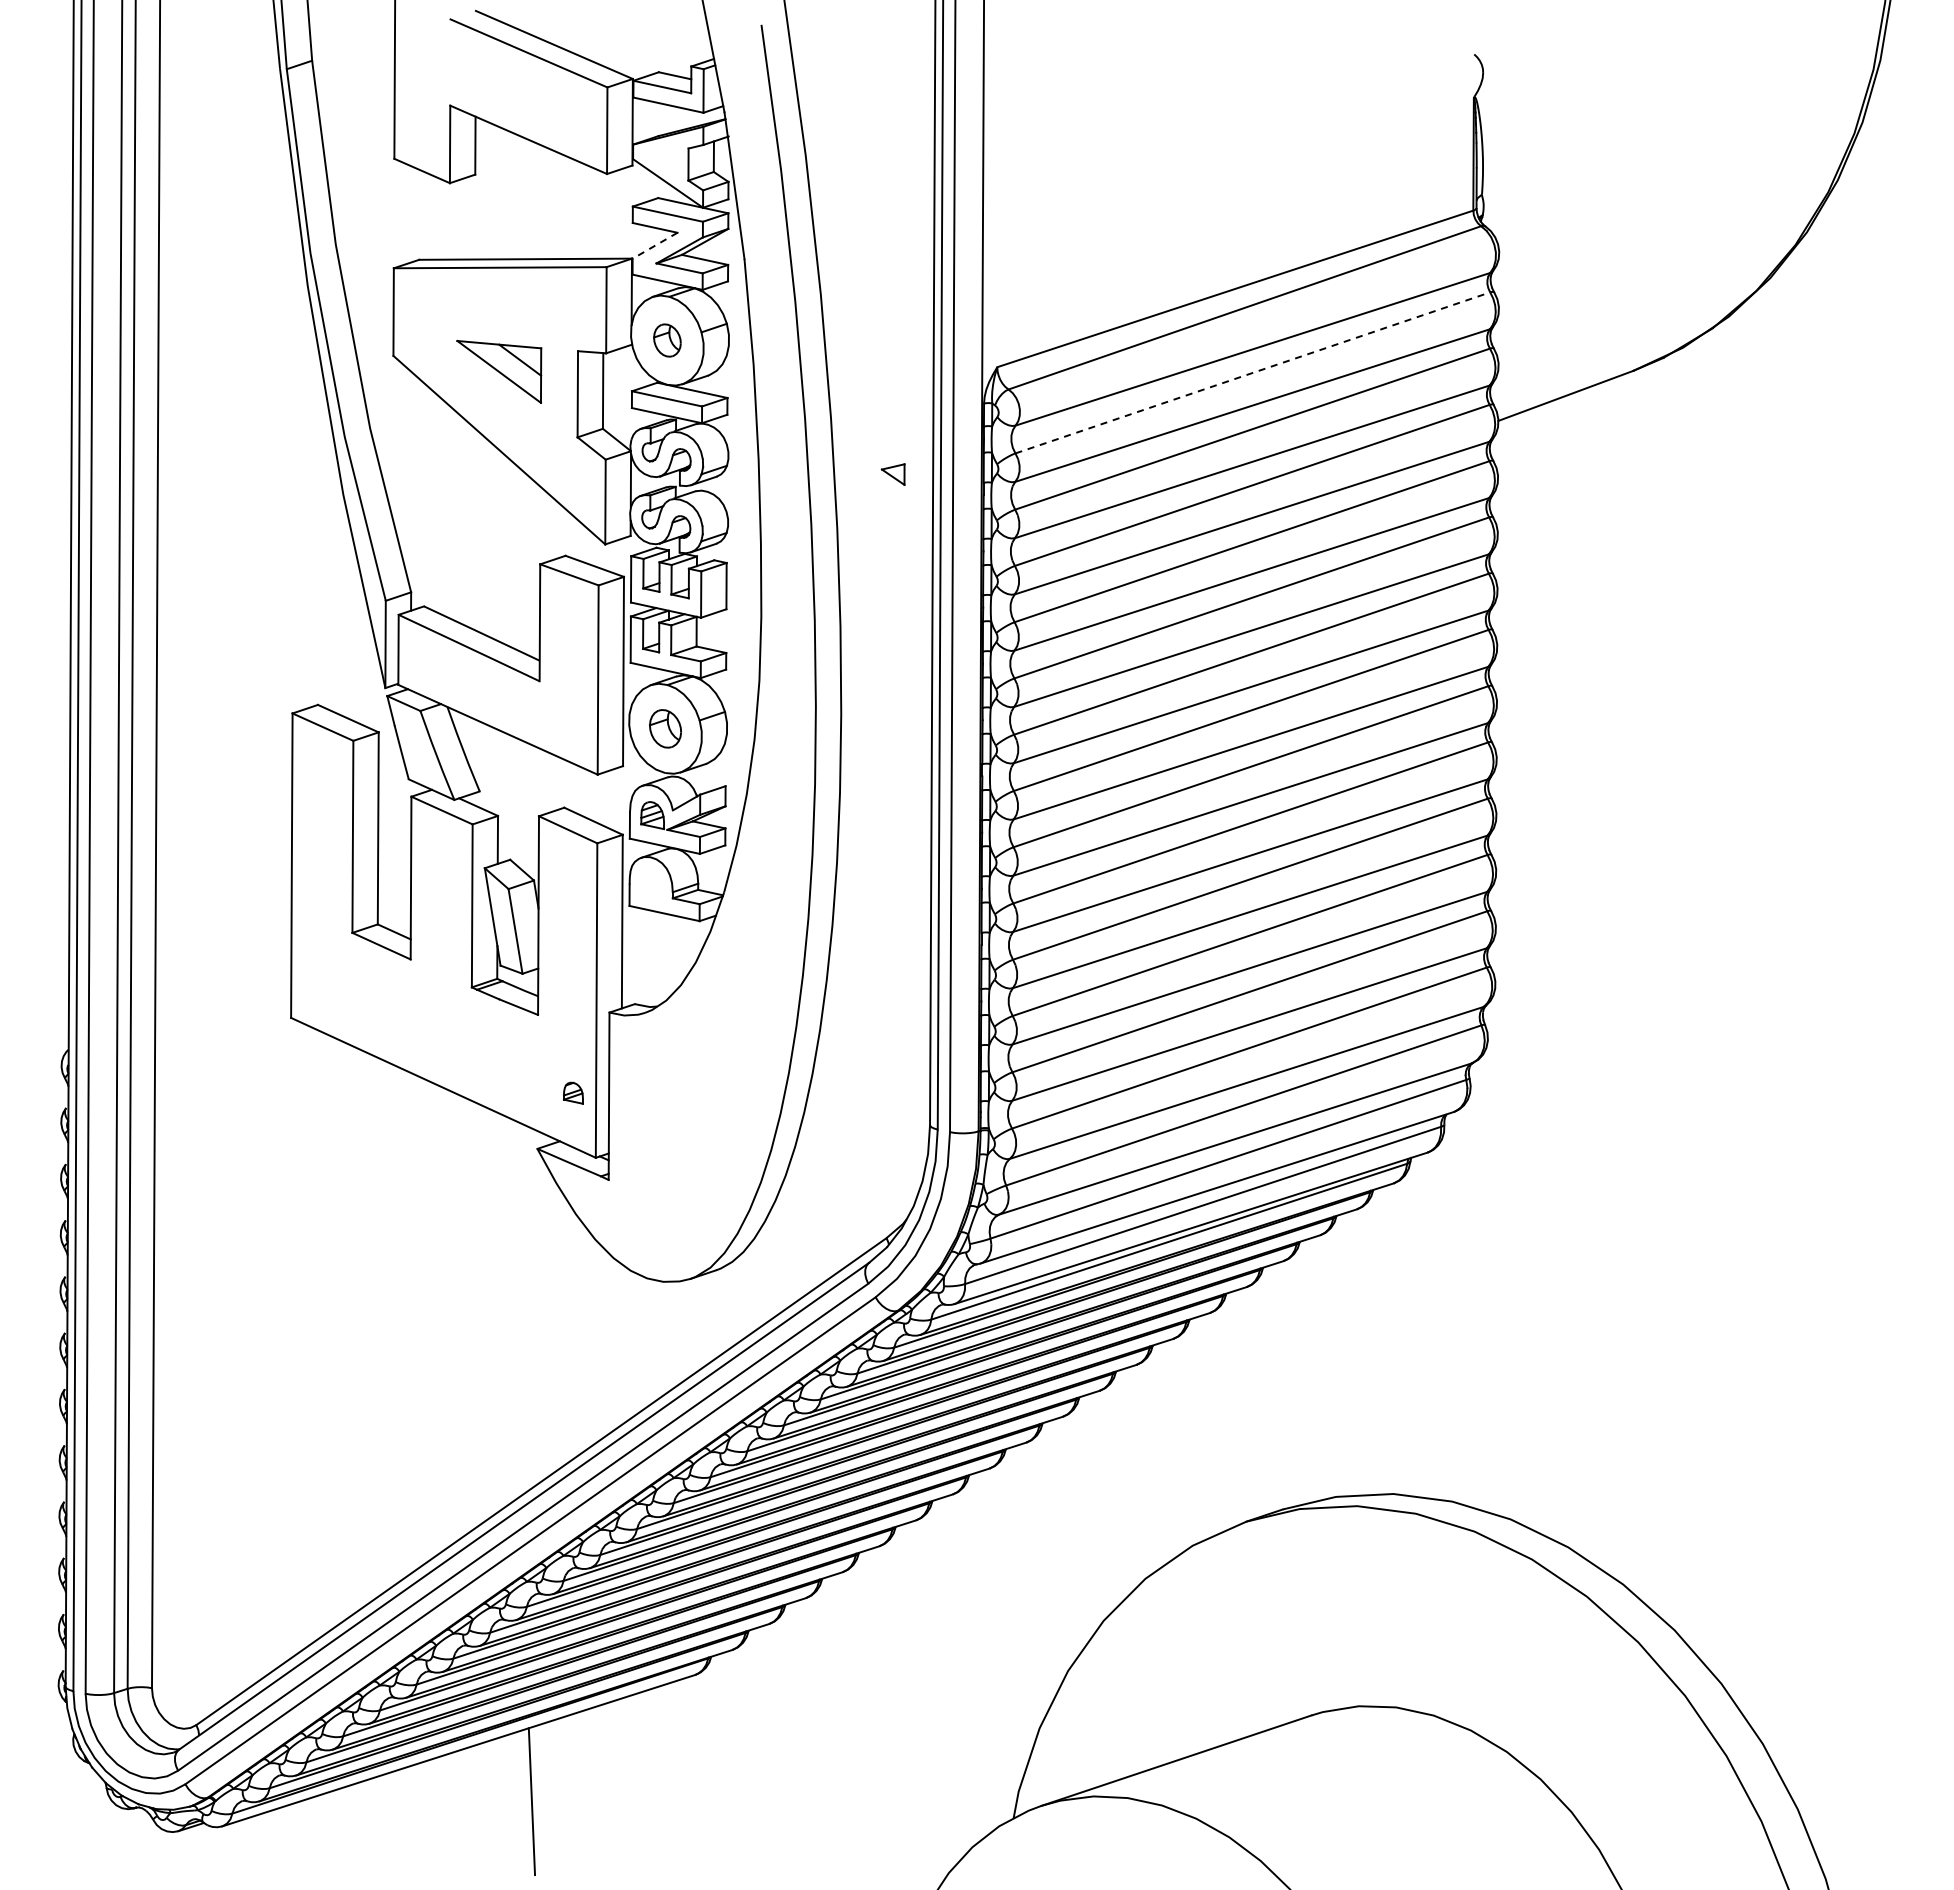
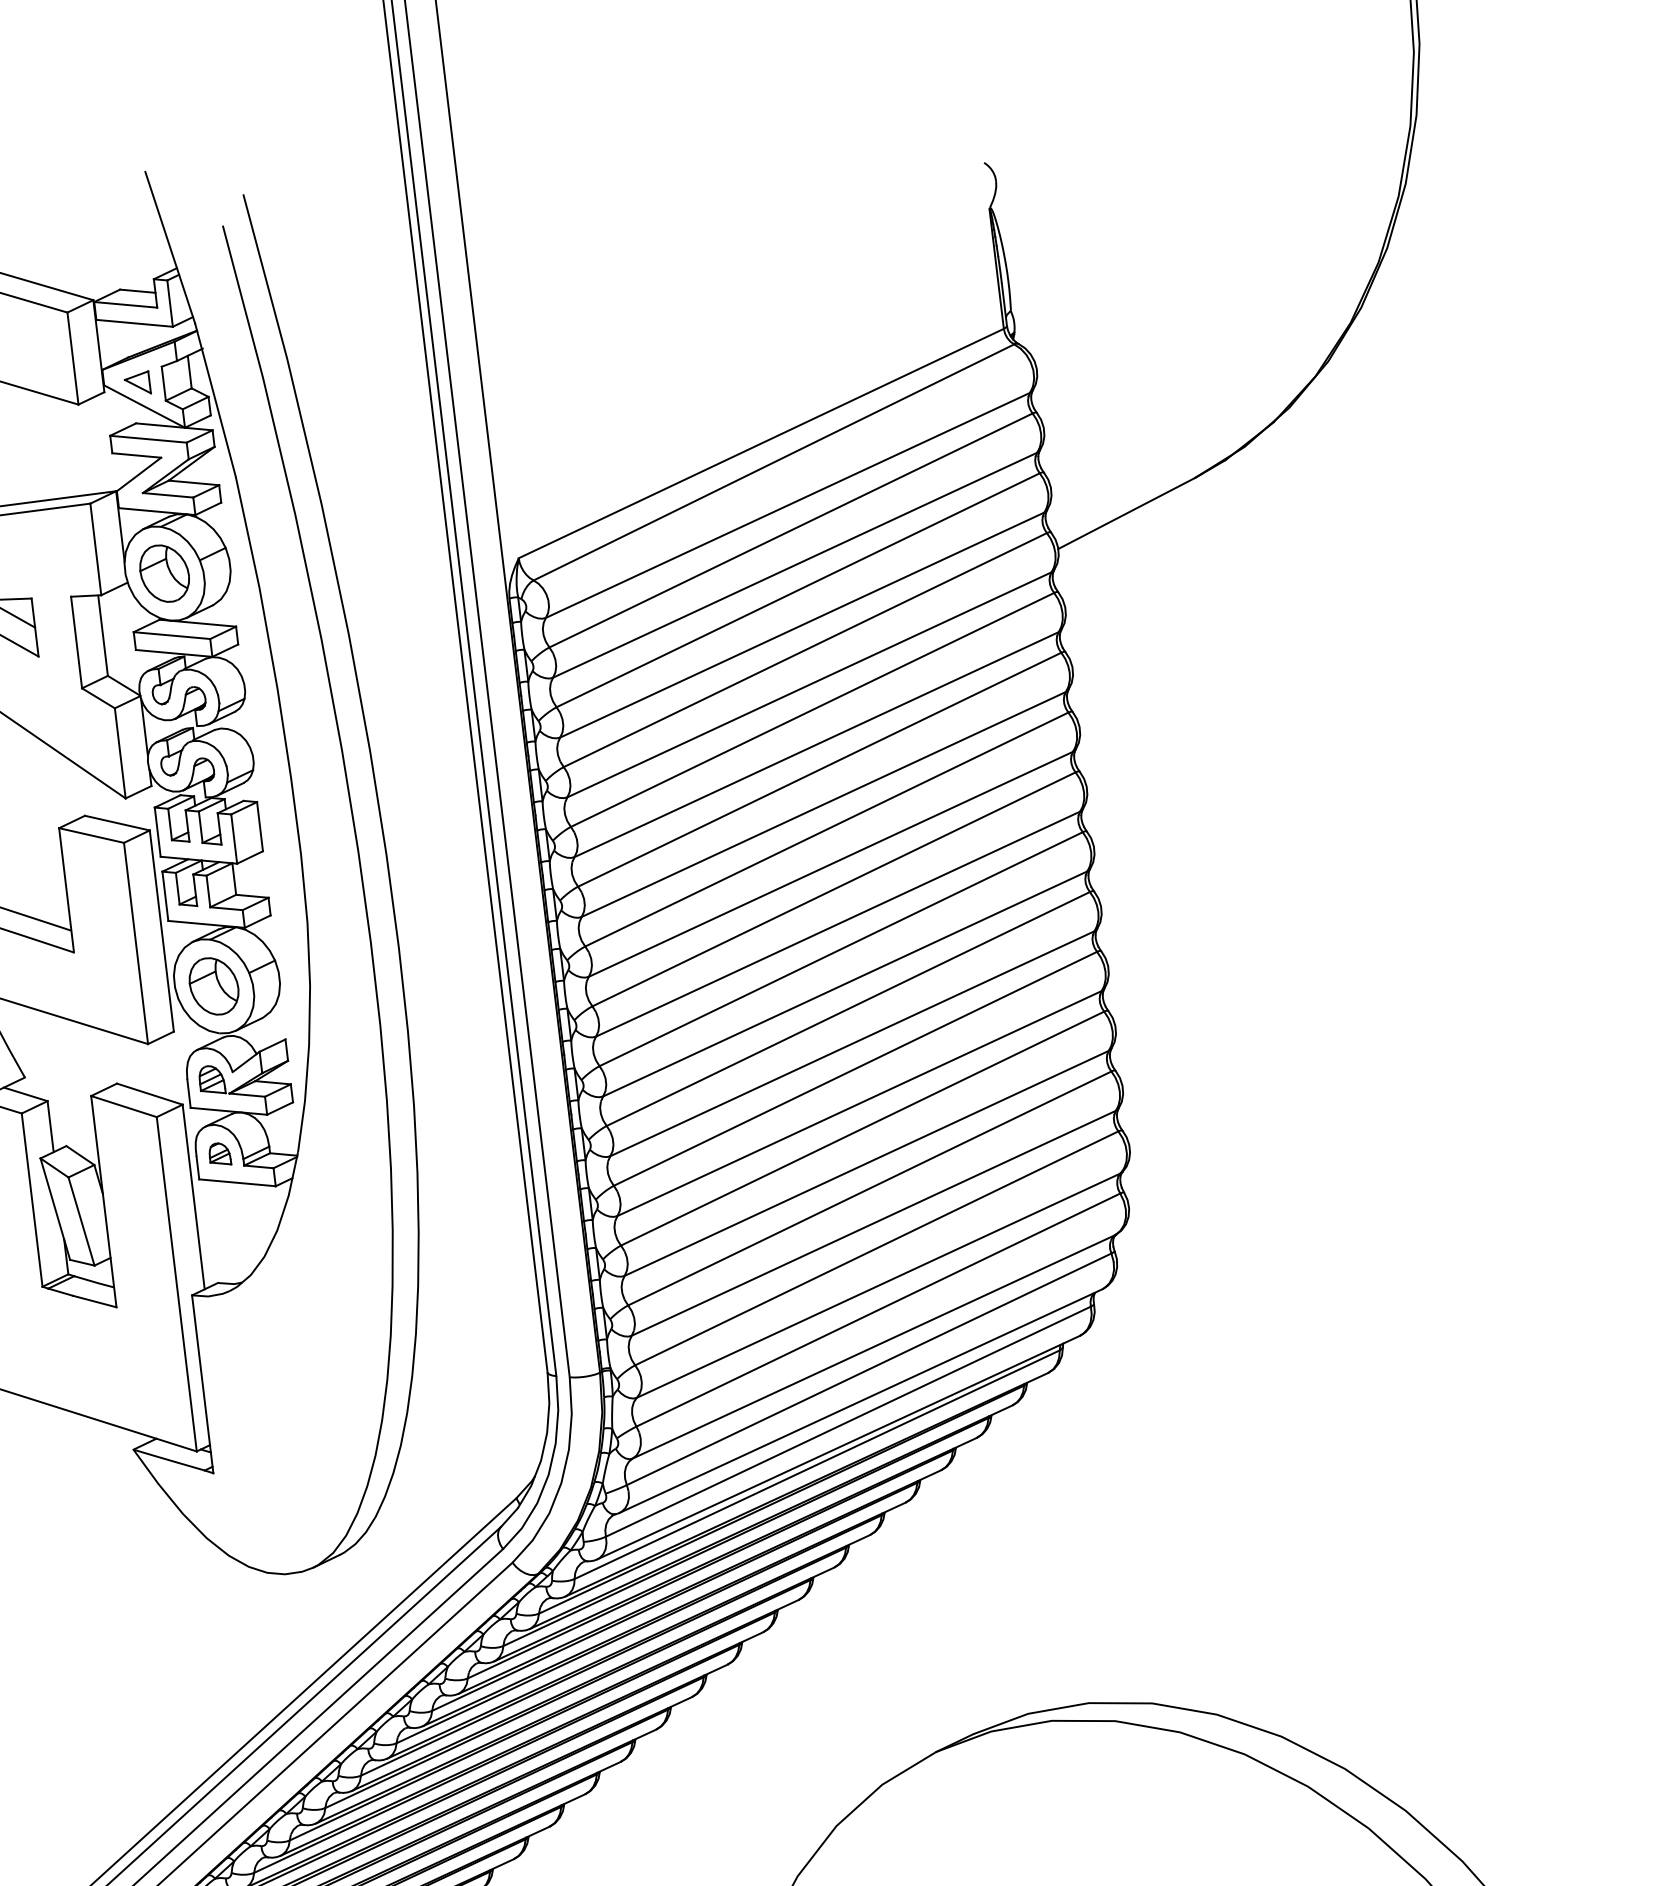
line: (655, 245) -> (139, 474), dashed -> solid
part: (667, 340) -> (164, 573), size x1.67
line: (1252, 372) -> (790, 530), dashed -> solid
part: (892, 474) -> (136, 383), moved
part: (665, 728) -> (214, 986), size x1.43
part: (573, 1092) -> (219, 1153), moved

